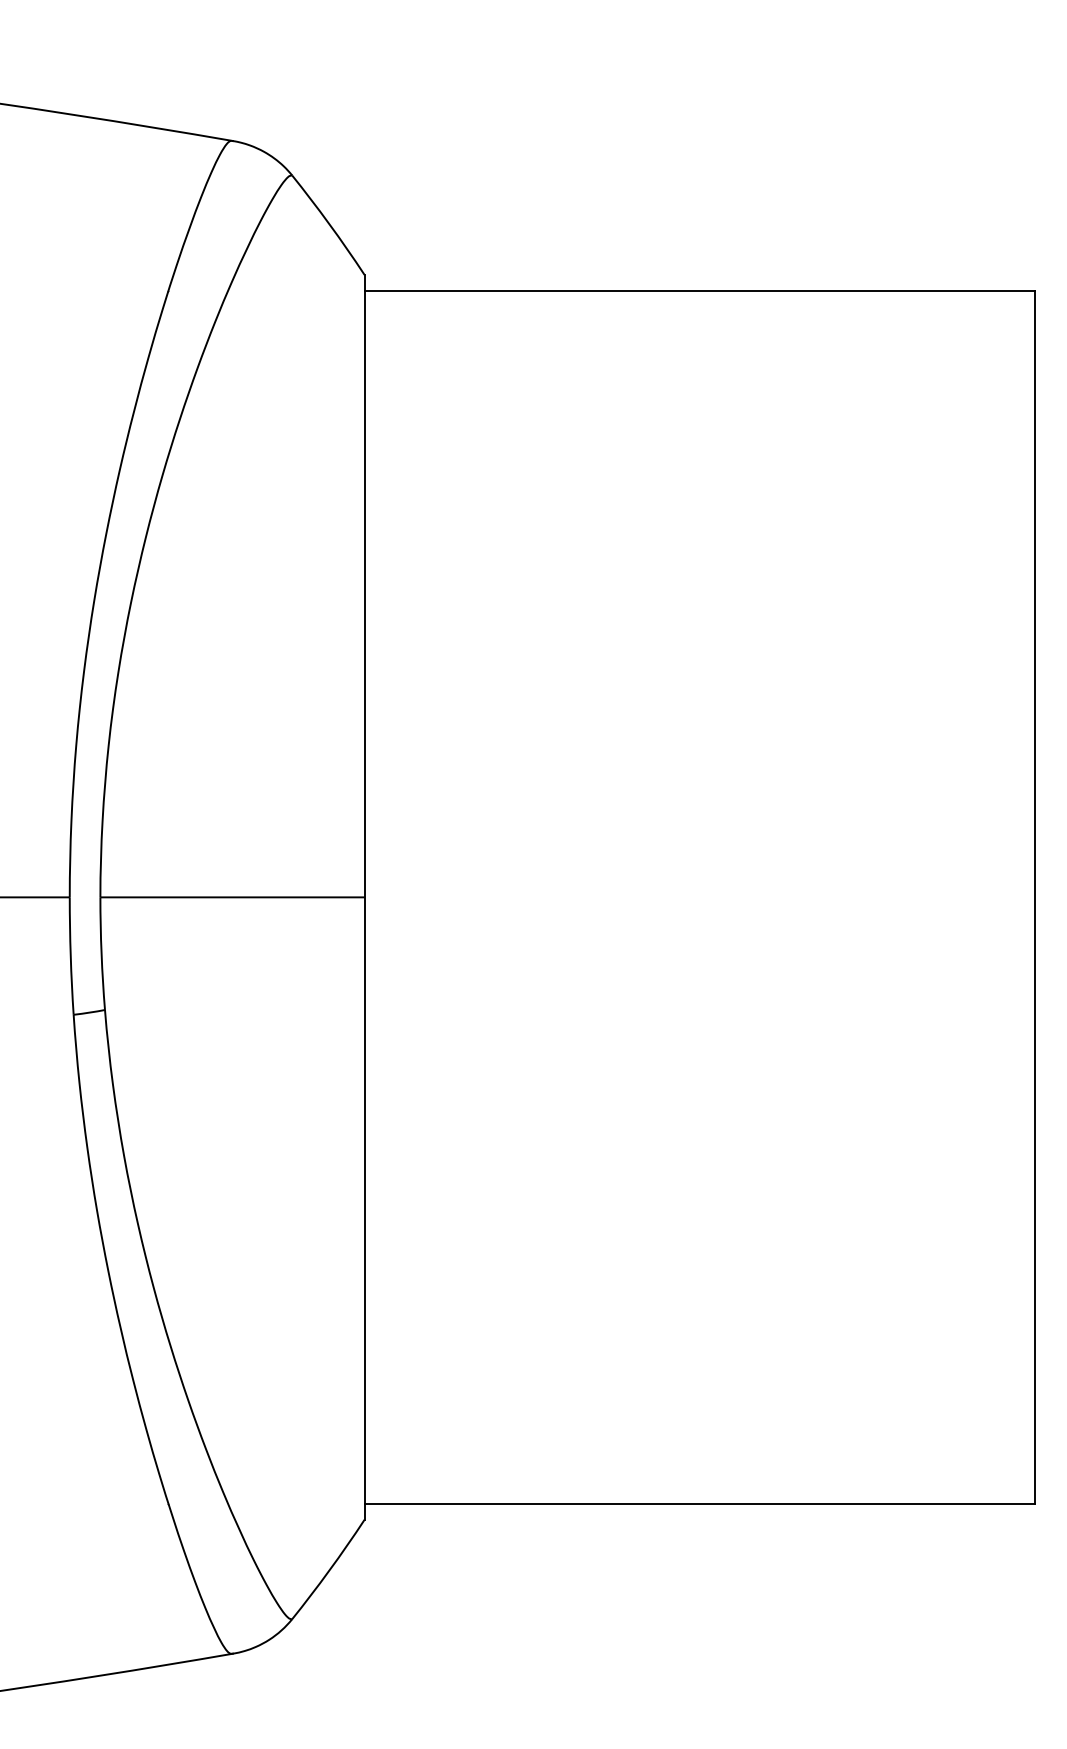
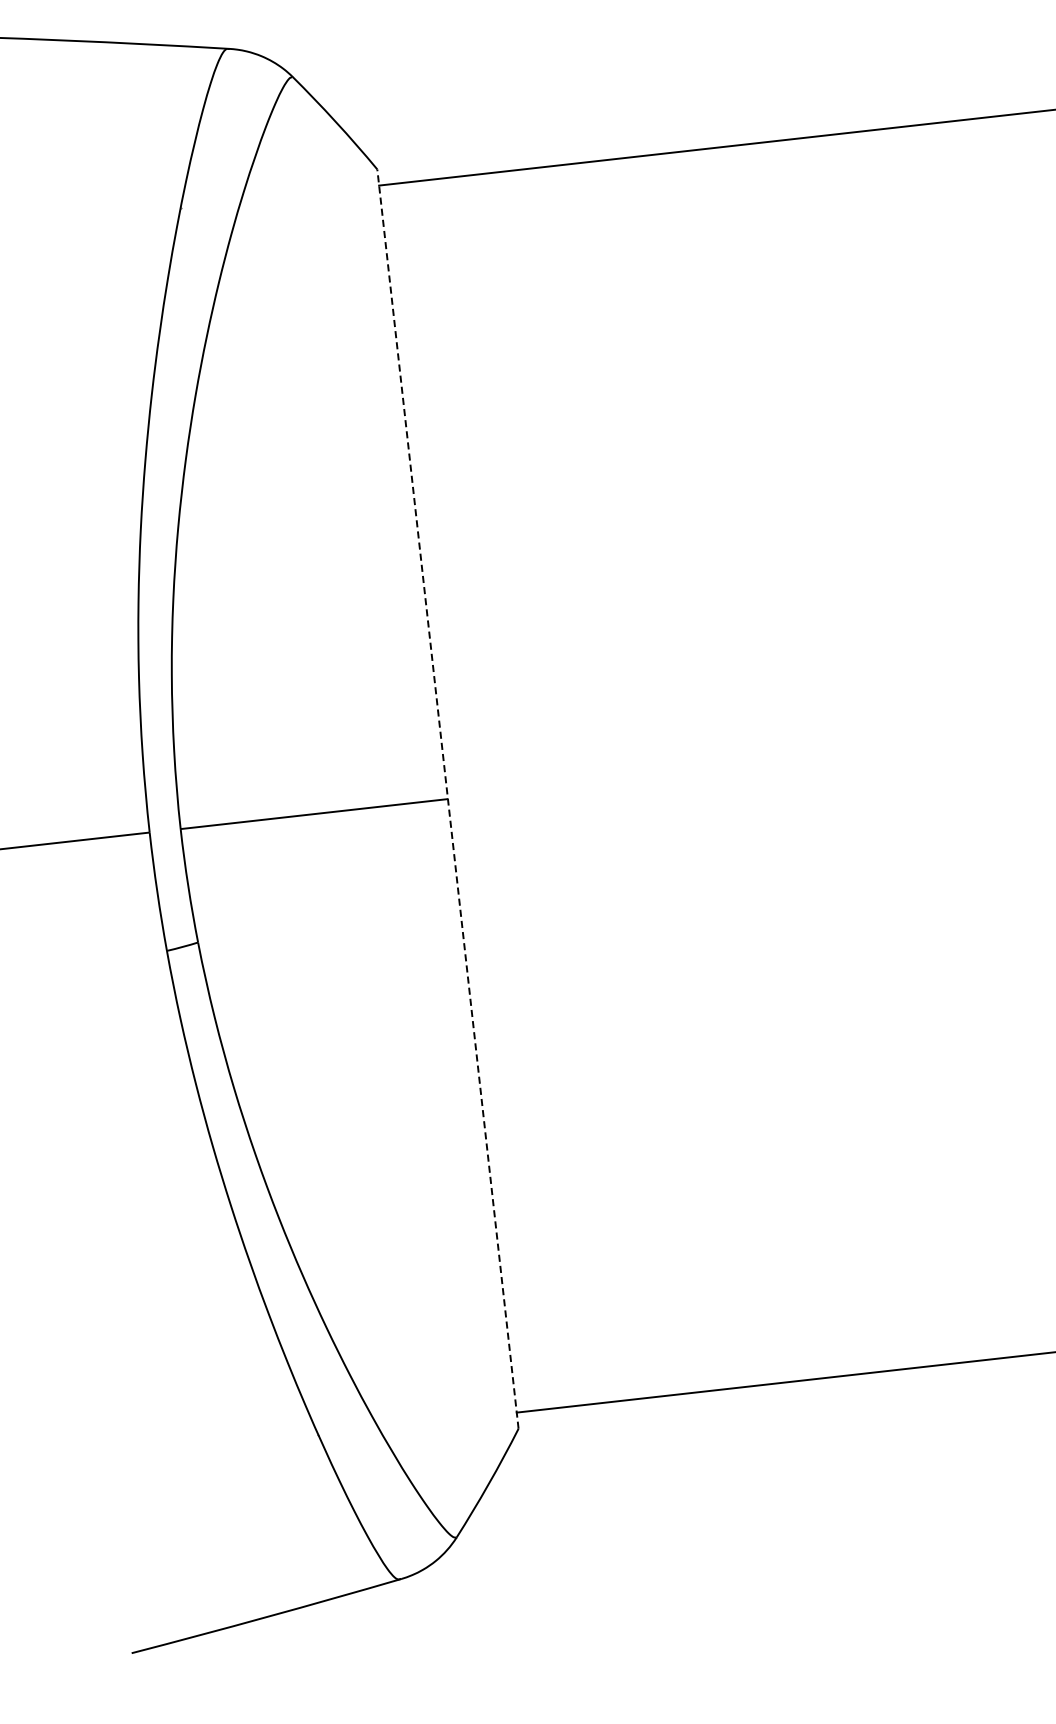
line: (364, 896) -> (447, 798), solid -> dashed

